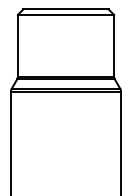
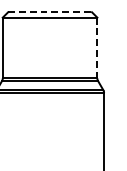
line: (66, 9) -> (50, 12), solid -> dashed
line: (114, 45) -> (97, 47), solid -> dashed

